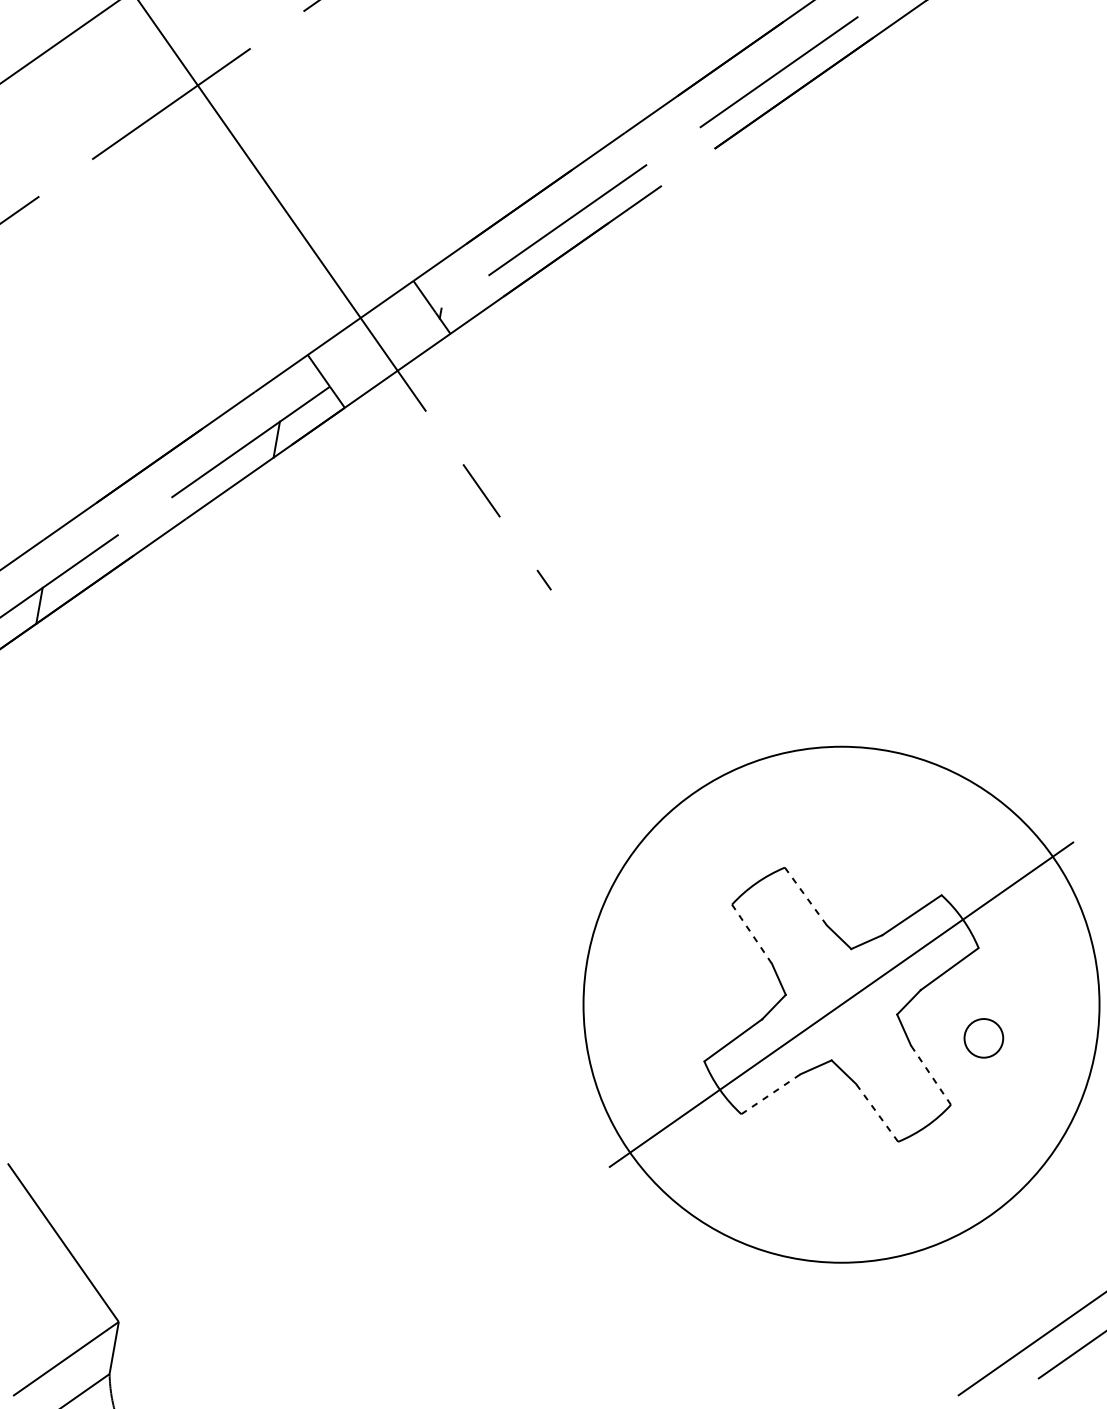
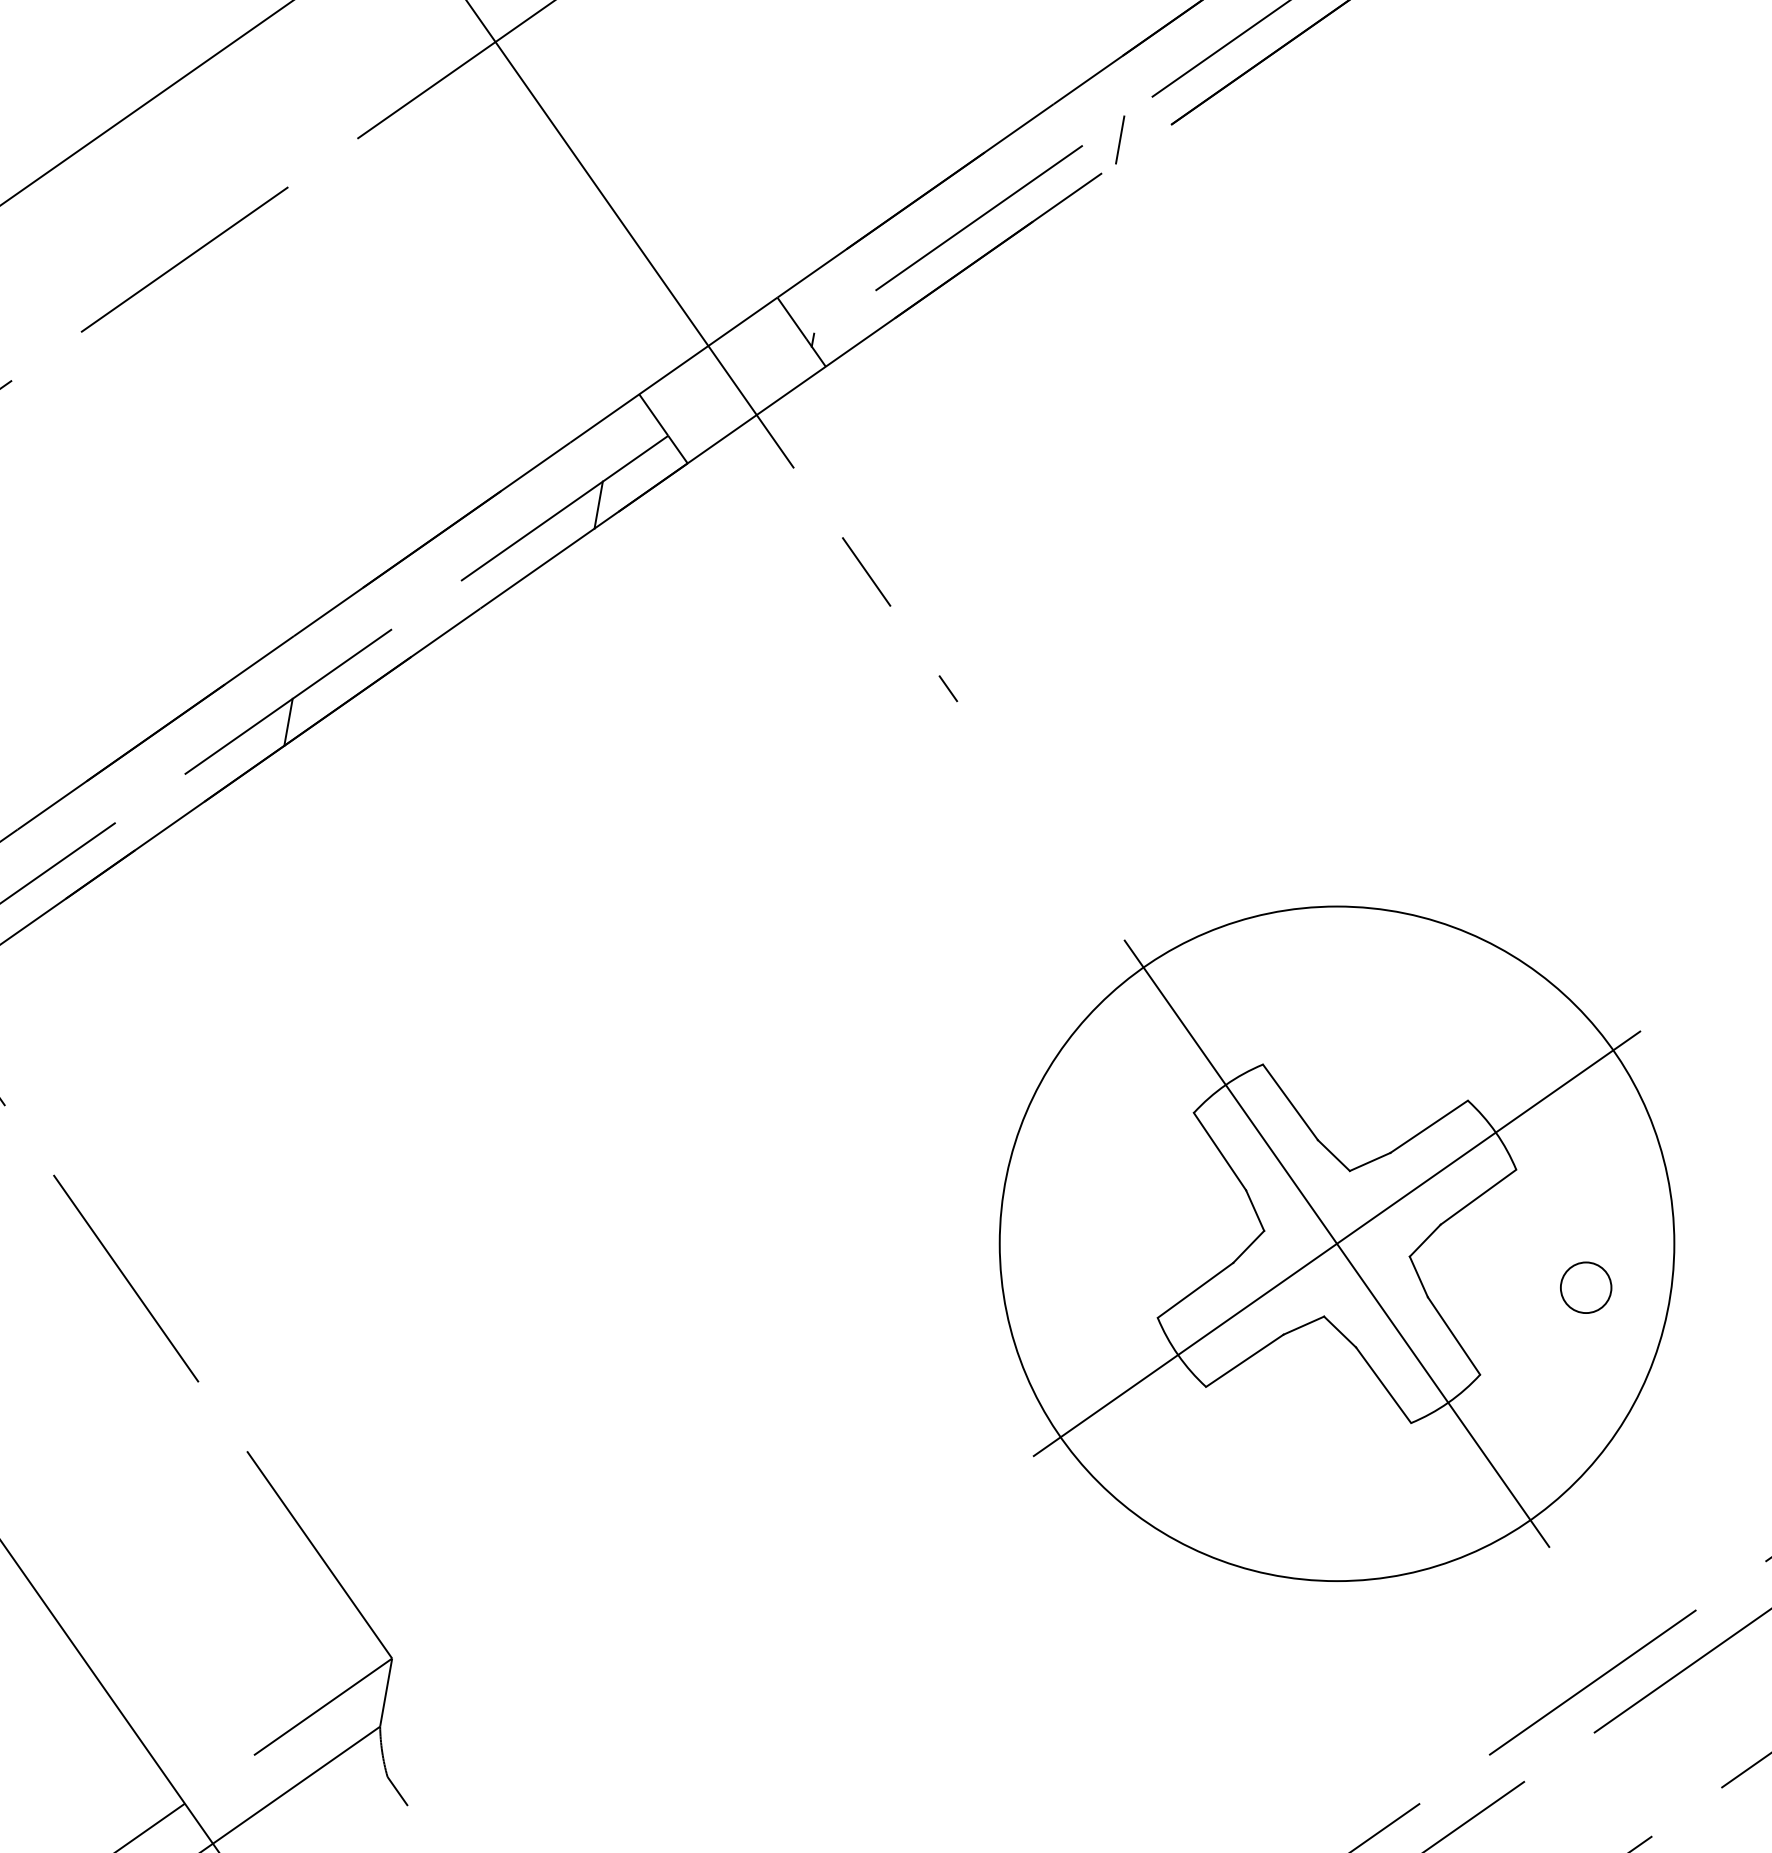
line: (675, 160) -> (1120, 139), added
line: (805, 896) -> (1290, 1102), dashed -> solid
line: (752, 934) -> (1220, 1151), dashed -> solid
line: (841, 1004) -> (1336, 1243), added
circle: (984, 1038) -> (1586, 1287), moved
line: (931, 1074) -> (1454, 1335), dashed -> solid
line: (770, 1093) -> (1244, 1360), dashed -> solid
line: (877, 1113) -> (1383, 1385), dashed -> solid

